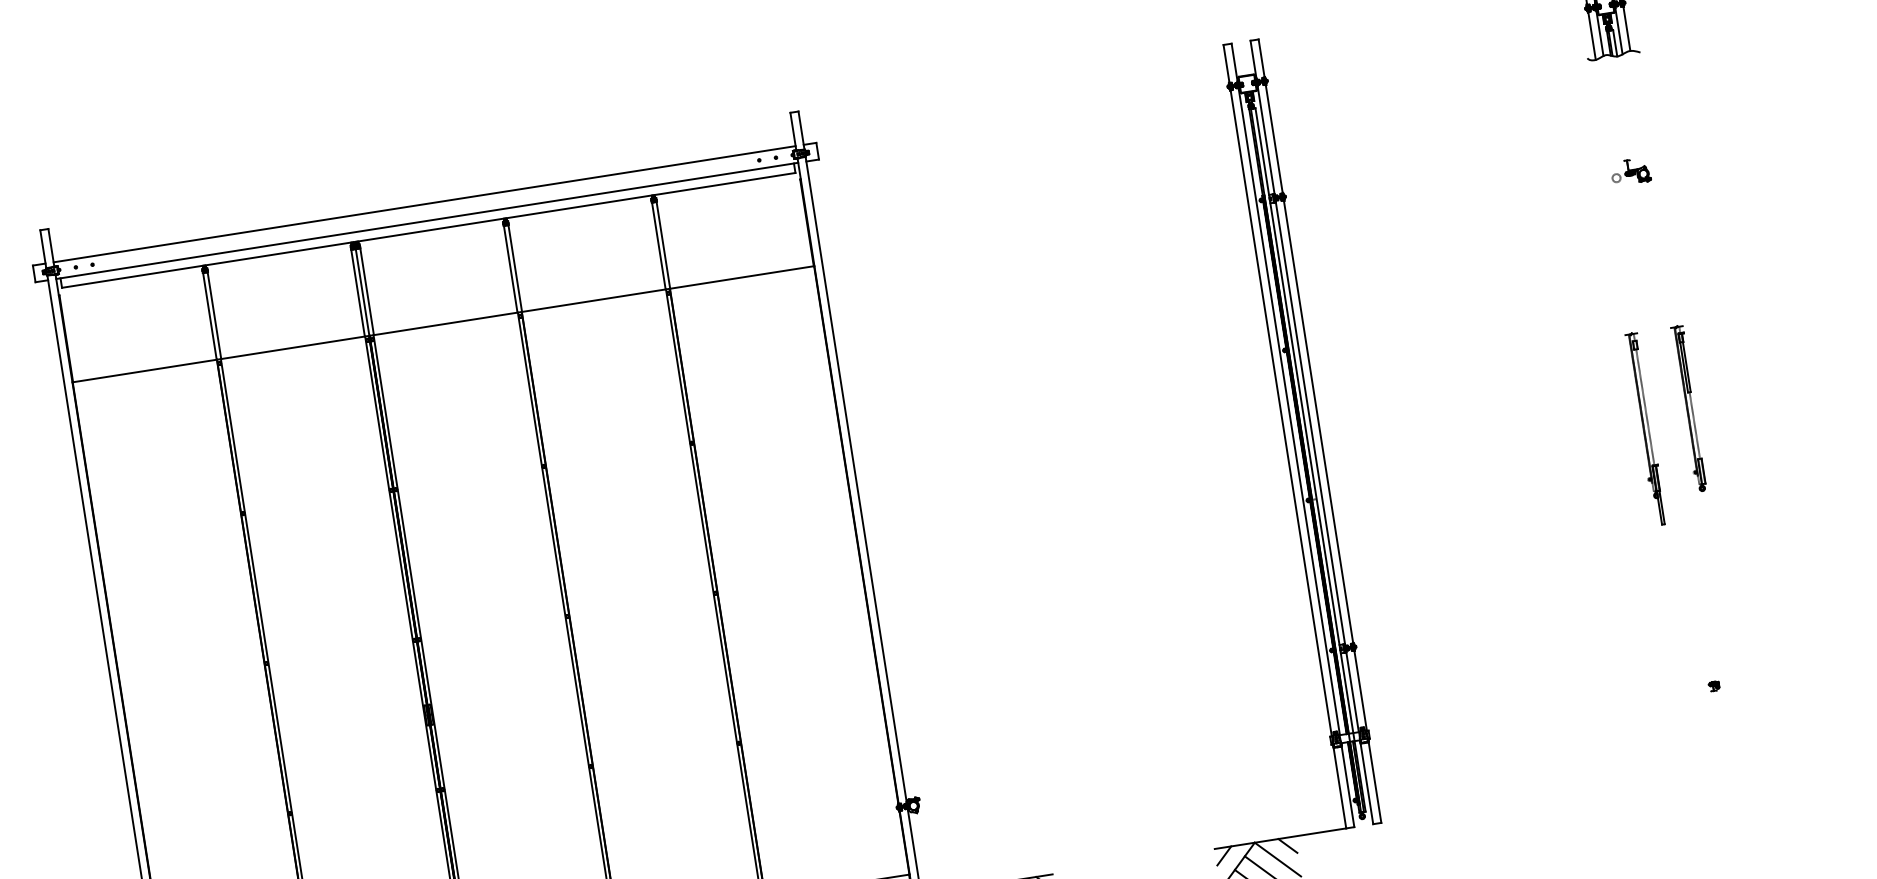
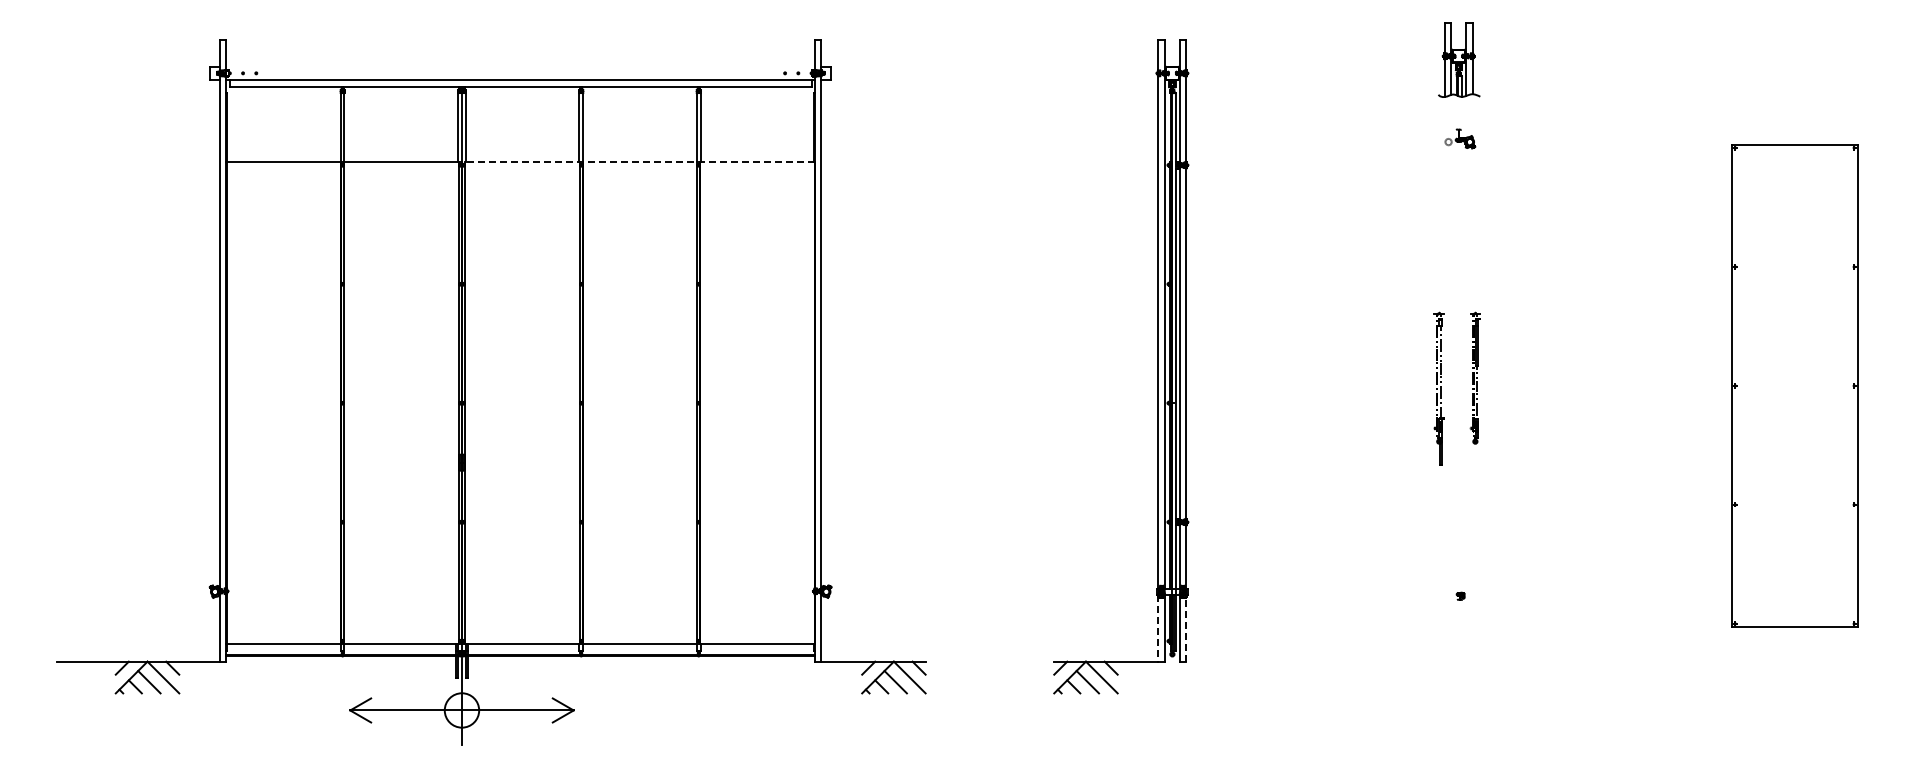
part: (1630, 171) -> (1460, 138), moved
line: (424, 203) -> (520, 66), removed
line: (591, 300) -> (638, 161), solid -> dashed
line: (1375, 781) -> (1186, 628), solid -> dashed
line: (1339, 786) -> (1158, 628), solid -> dashed

